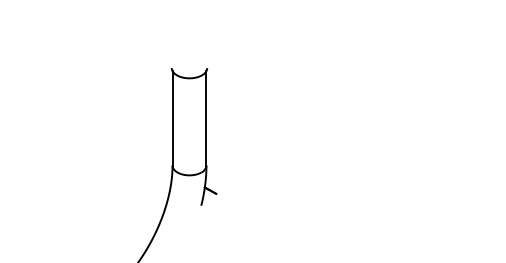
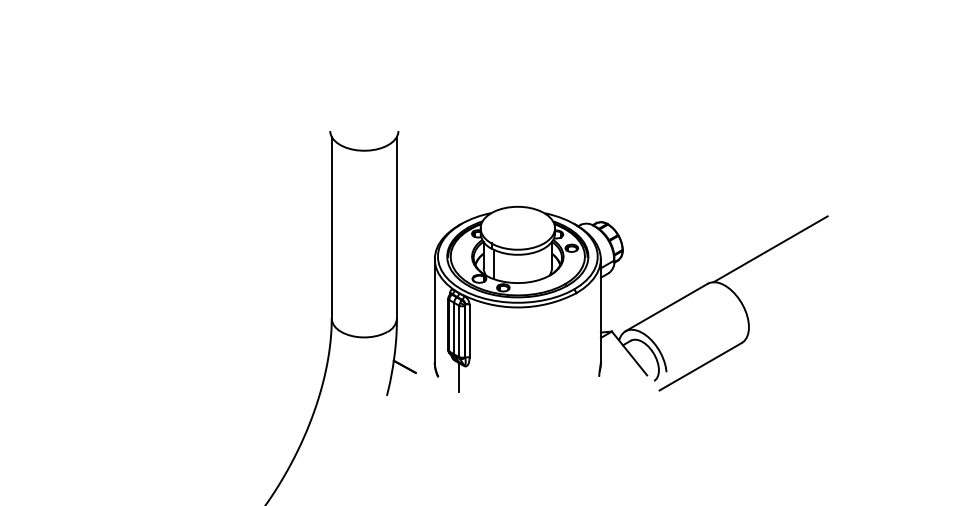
part: (334, 165) -> (643, 318), added

